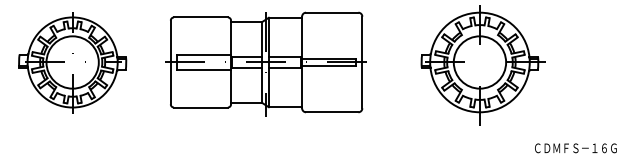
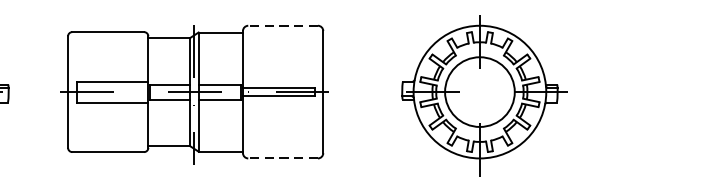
line: (331, 12) -> (282, 25), solid -> dashed
line: (331, 112) -> (282, 158), solid -> dashed

